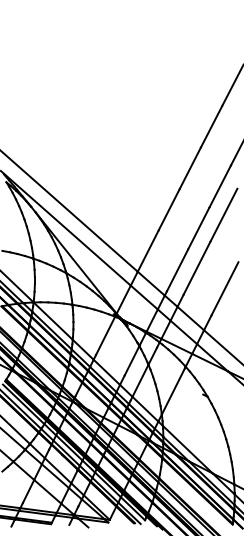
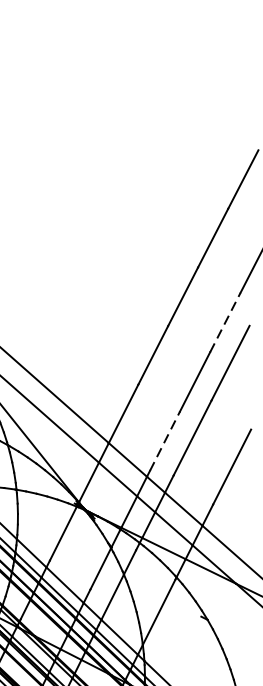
line: (220, 186) -> (225, 322), solid -> dashed
line: (177, 270) -> (164, 441), solid -> dashed

